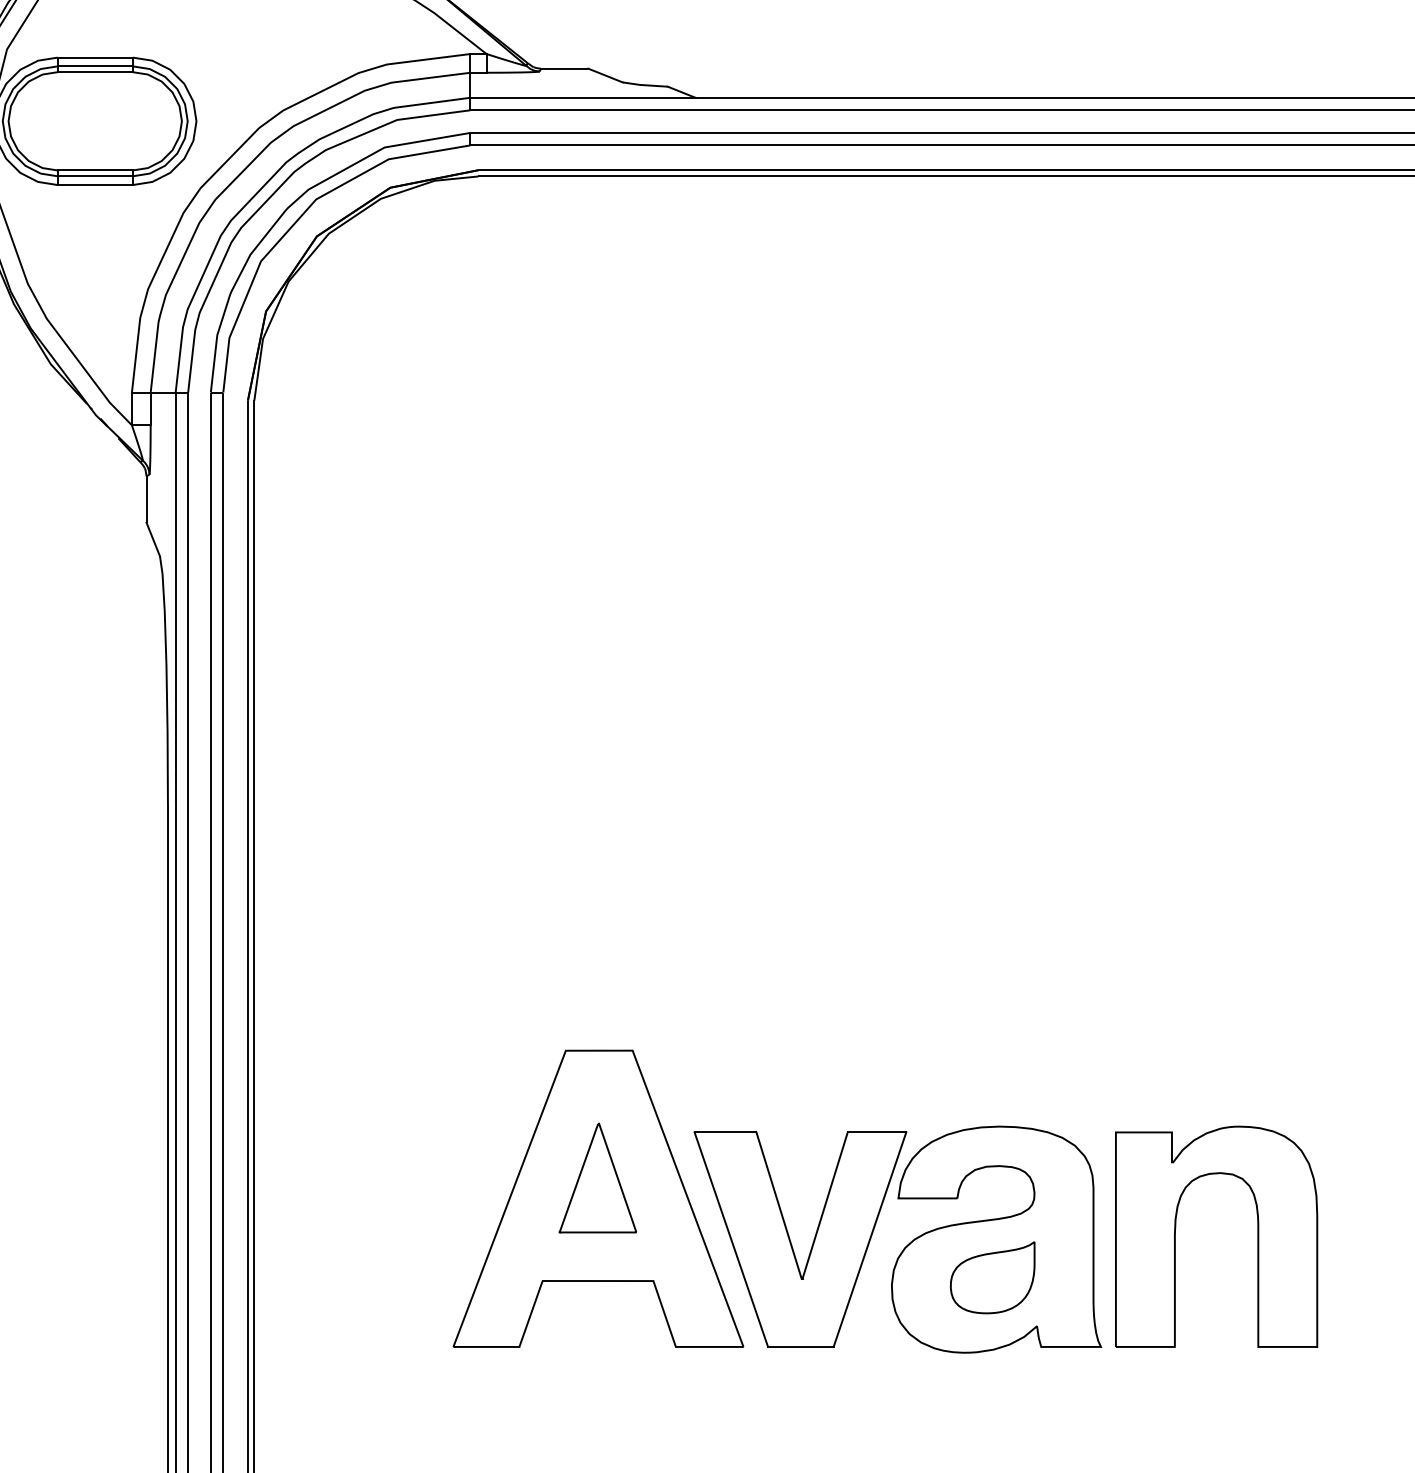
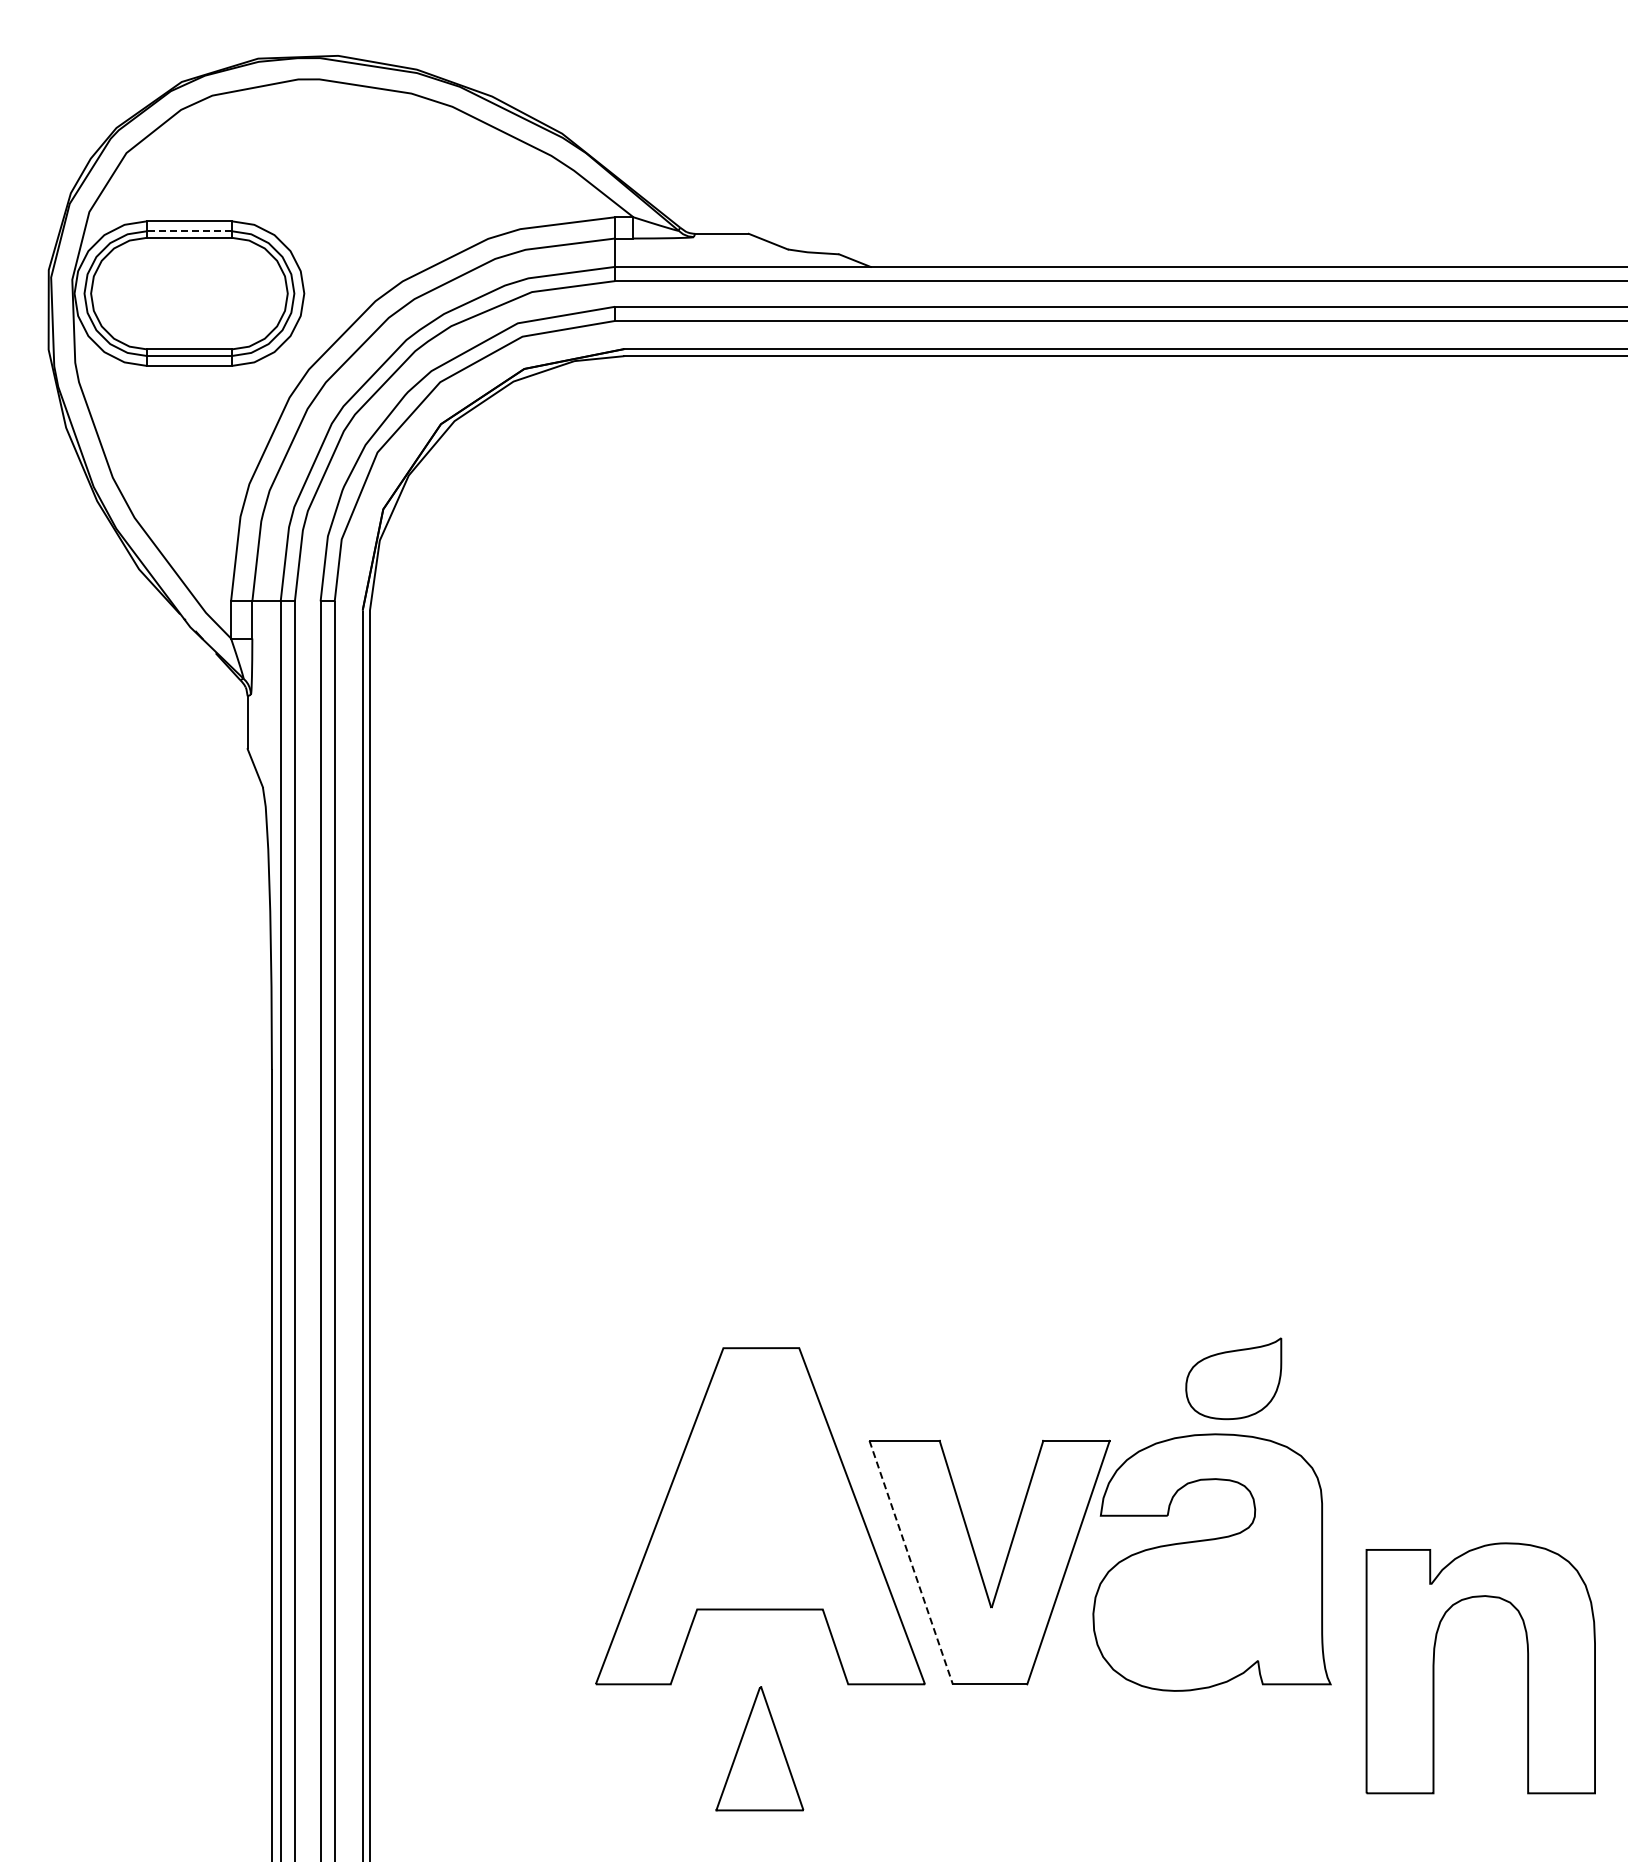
line: (95, 66) -> (189, 231), solid -> dashed
part: (597, 1177) -> (759, 1748), moved
part: (1175, 1236) -> (1434, 1668), moved
line: (731, 1239) -> (911, 1562), solid -> dashed
part: (992, 1277) -> (1233, 1378), moved

